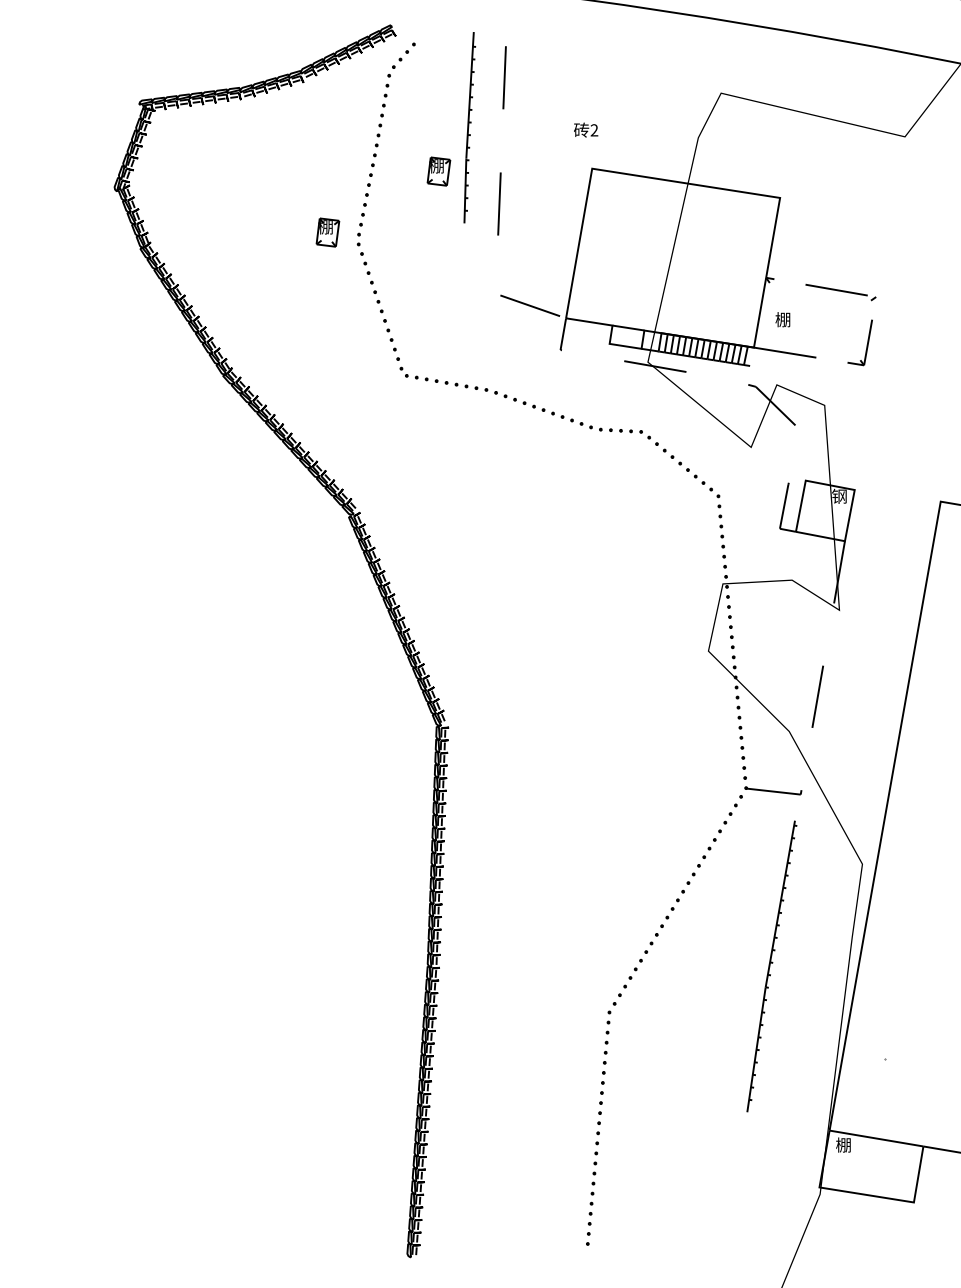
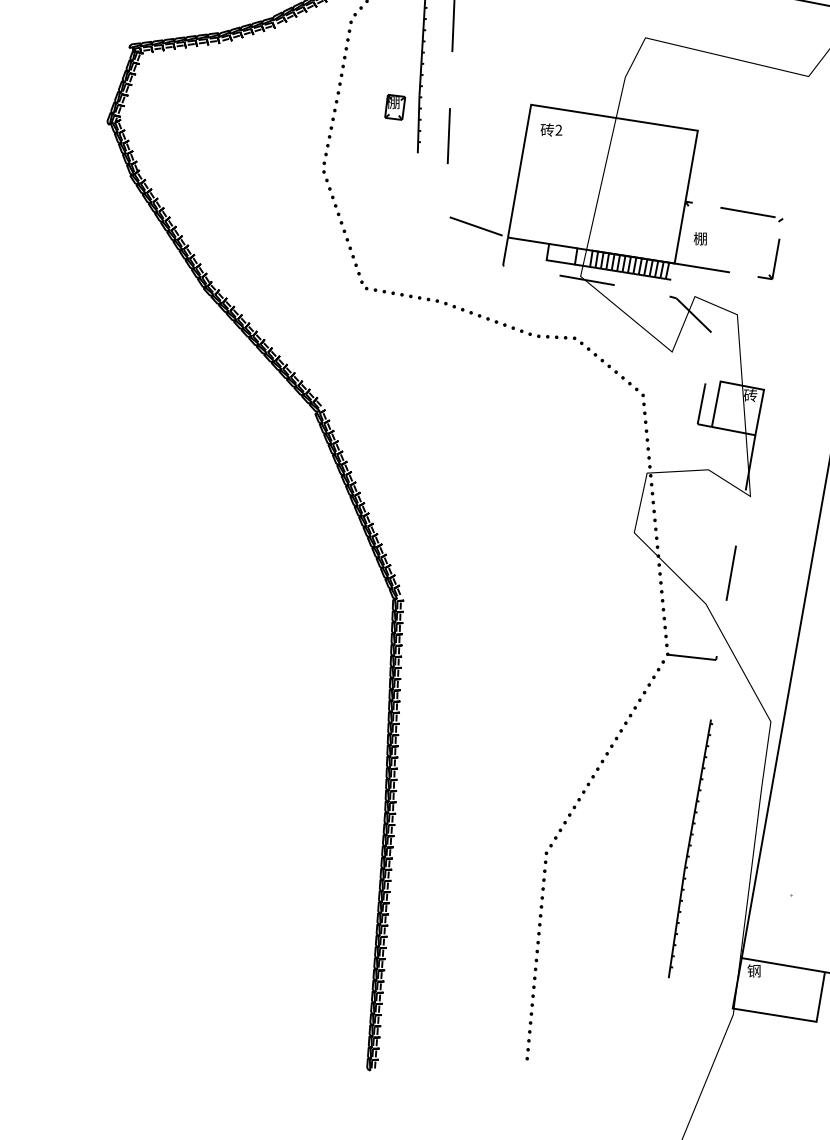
text: (586, 129) -> (551, 129), moved
part: (327, 232) -> (296, 161), removed
text: (839, 495) -> (750, 394), 钢 -> 砖
part: (771, 966) -> (690, 848), moved
text: (843, 1144) -> (754, 970), 棚 -> 钢

